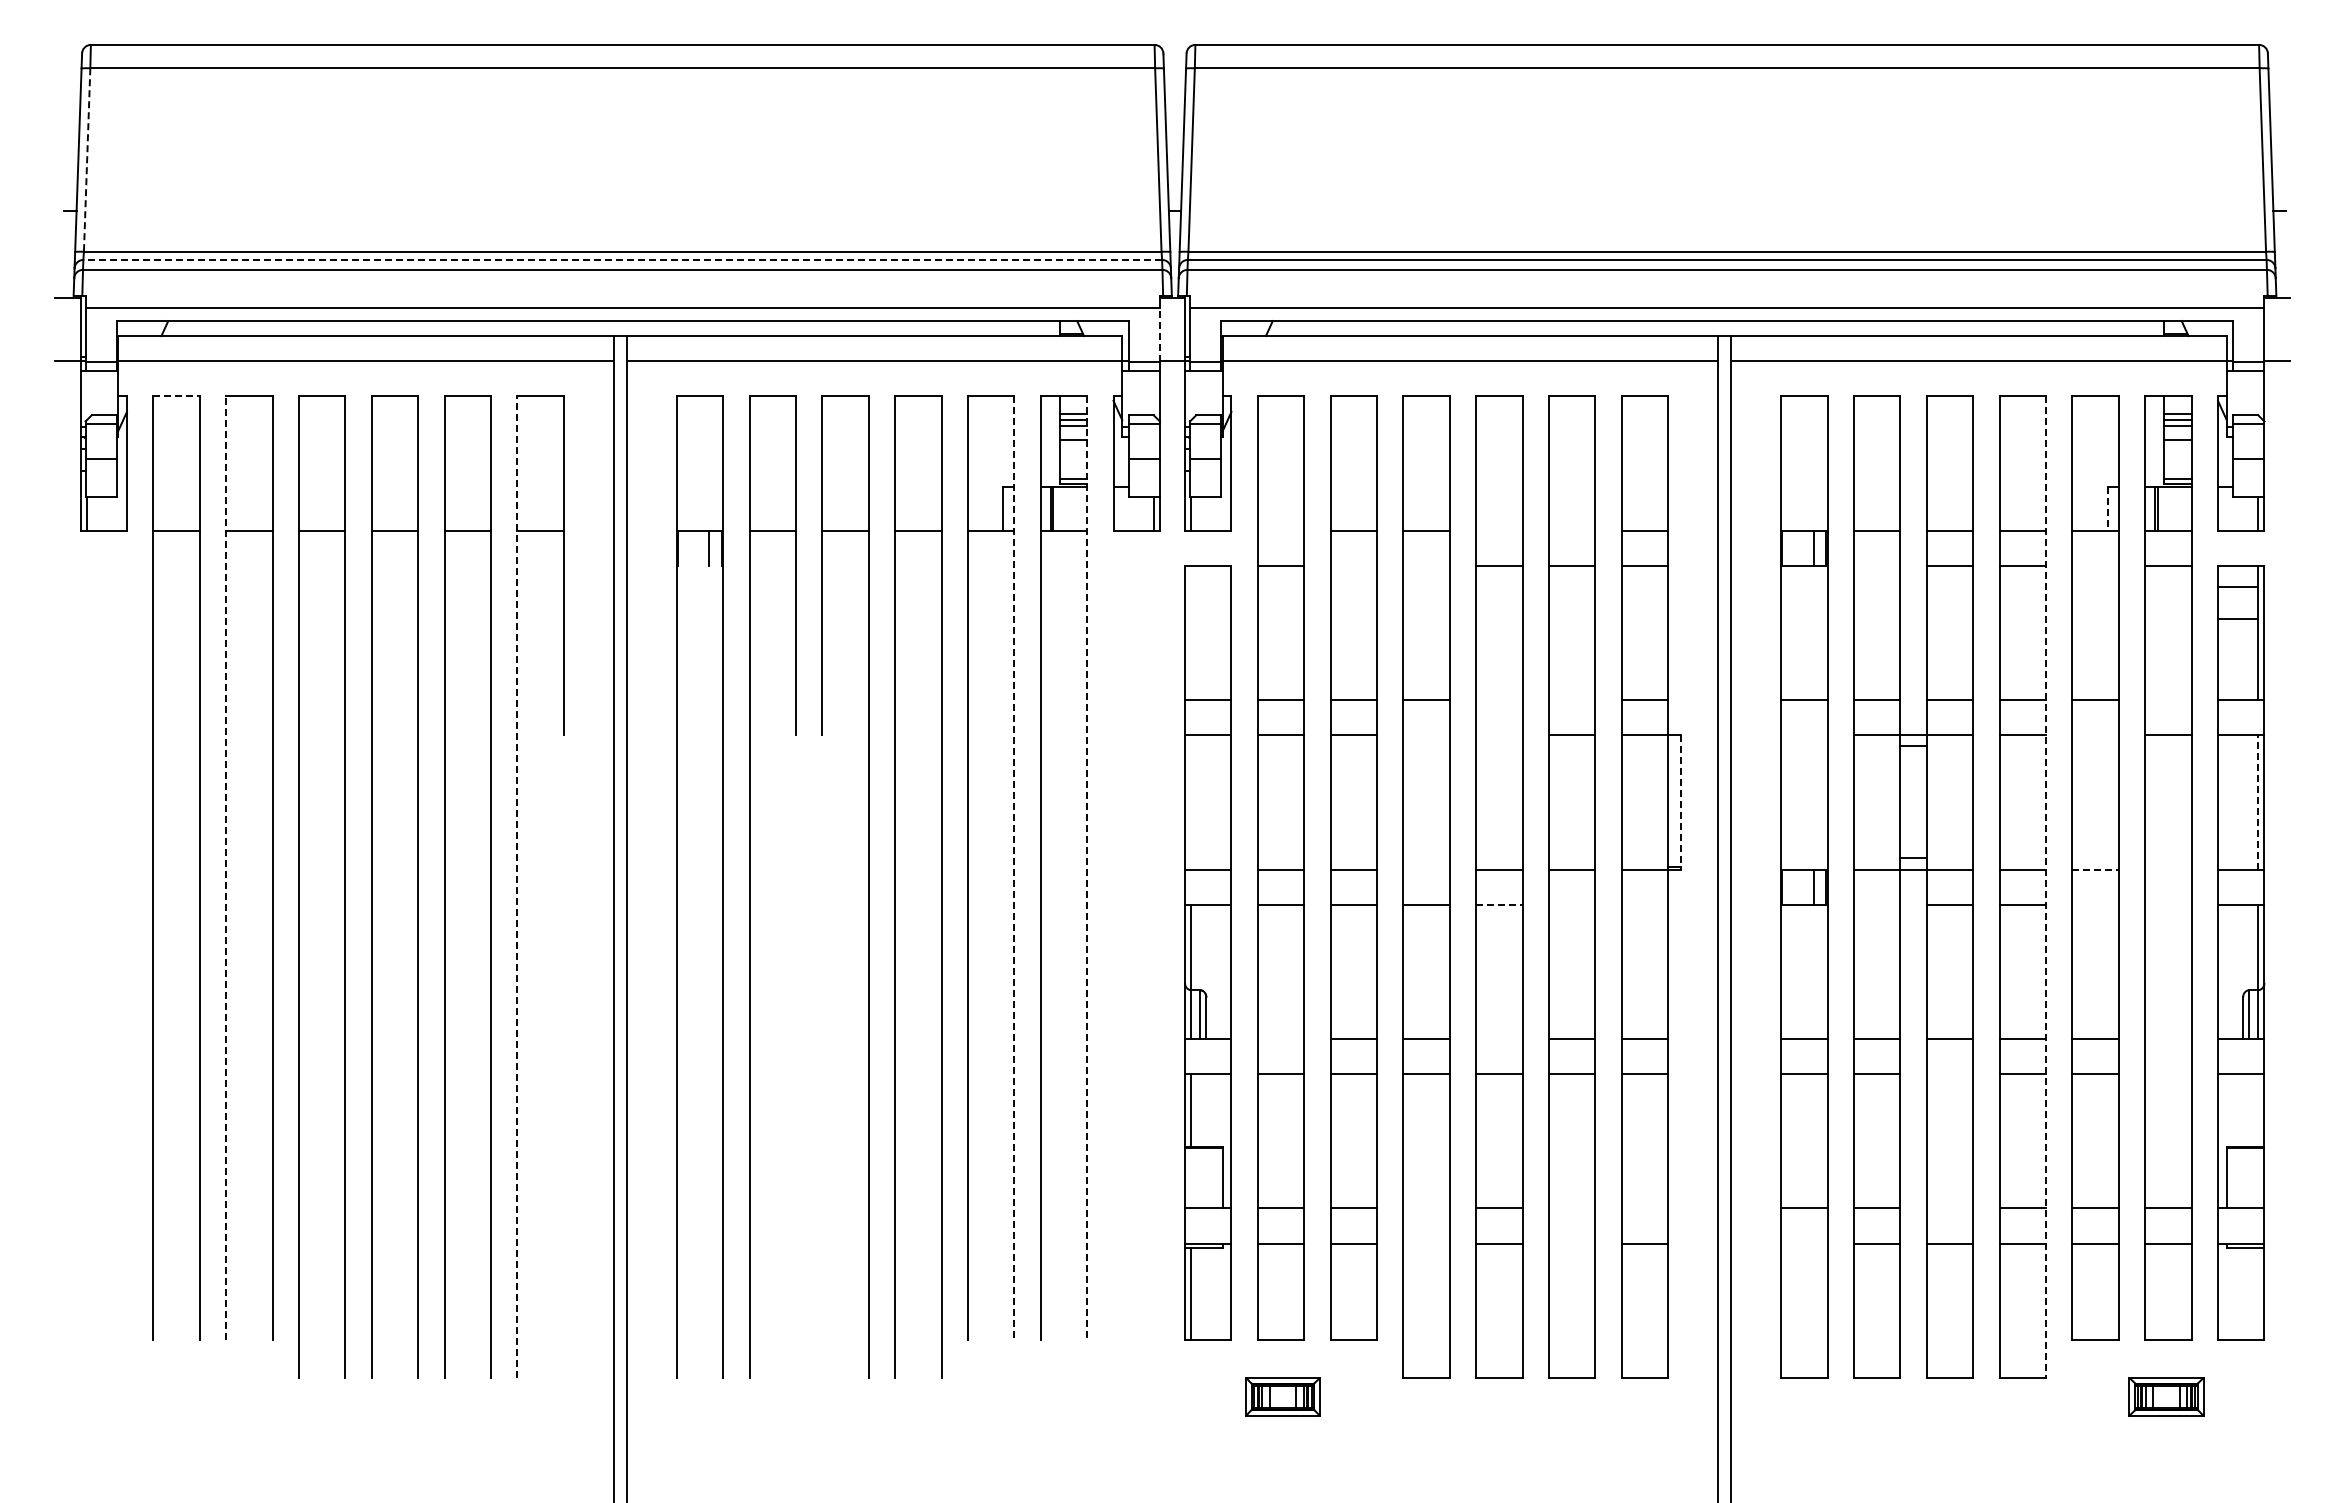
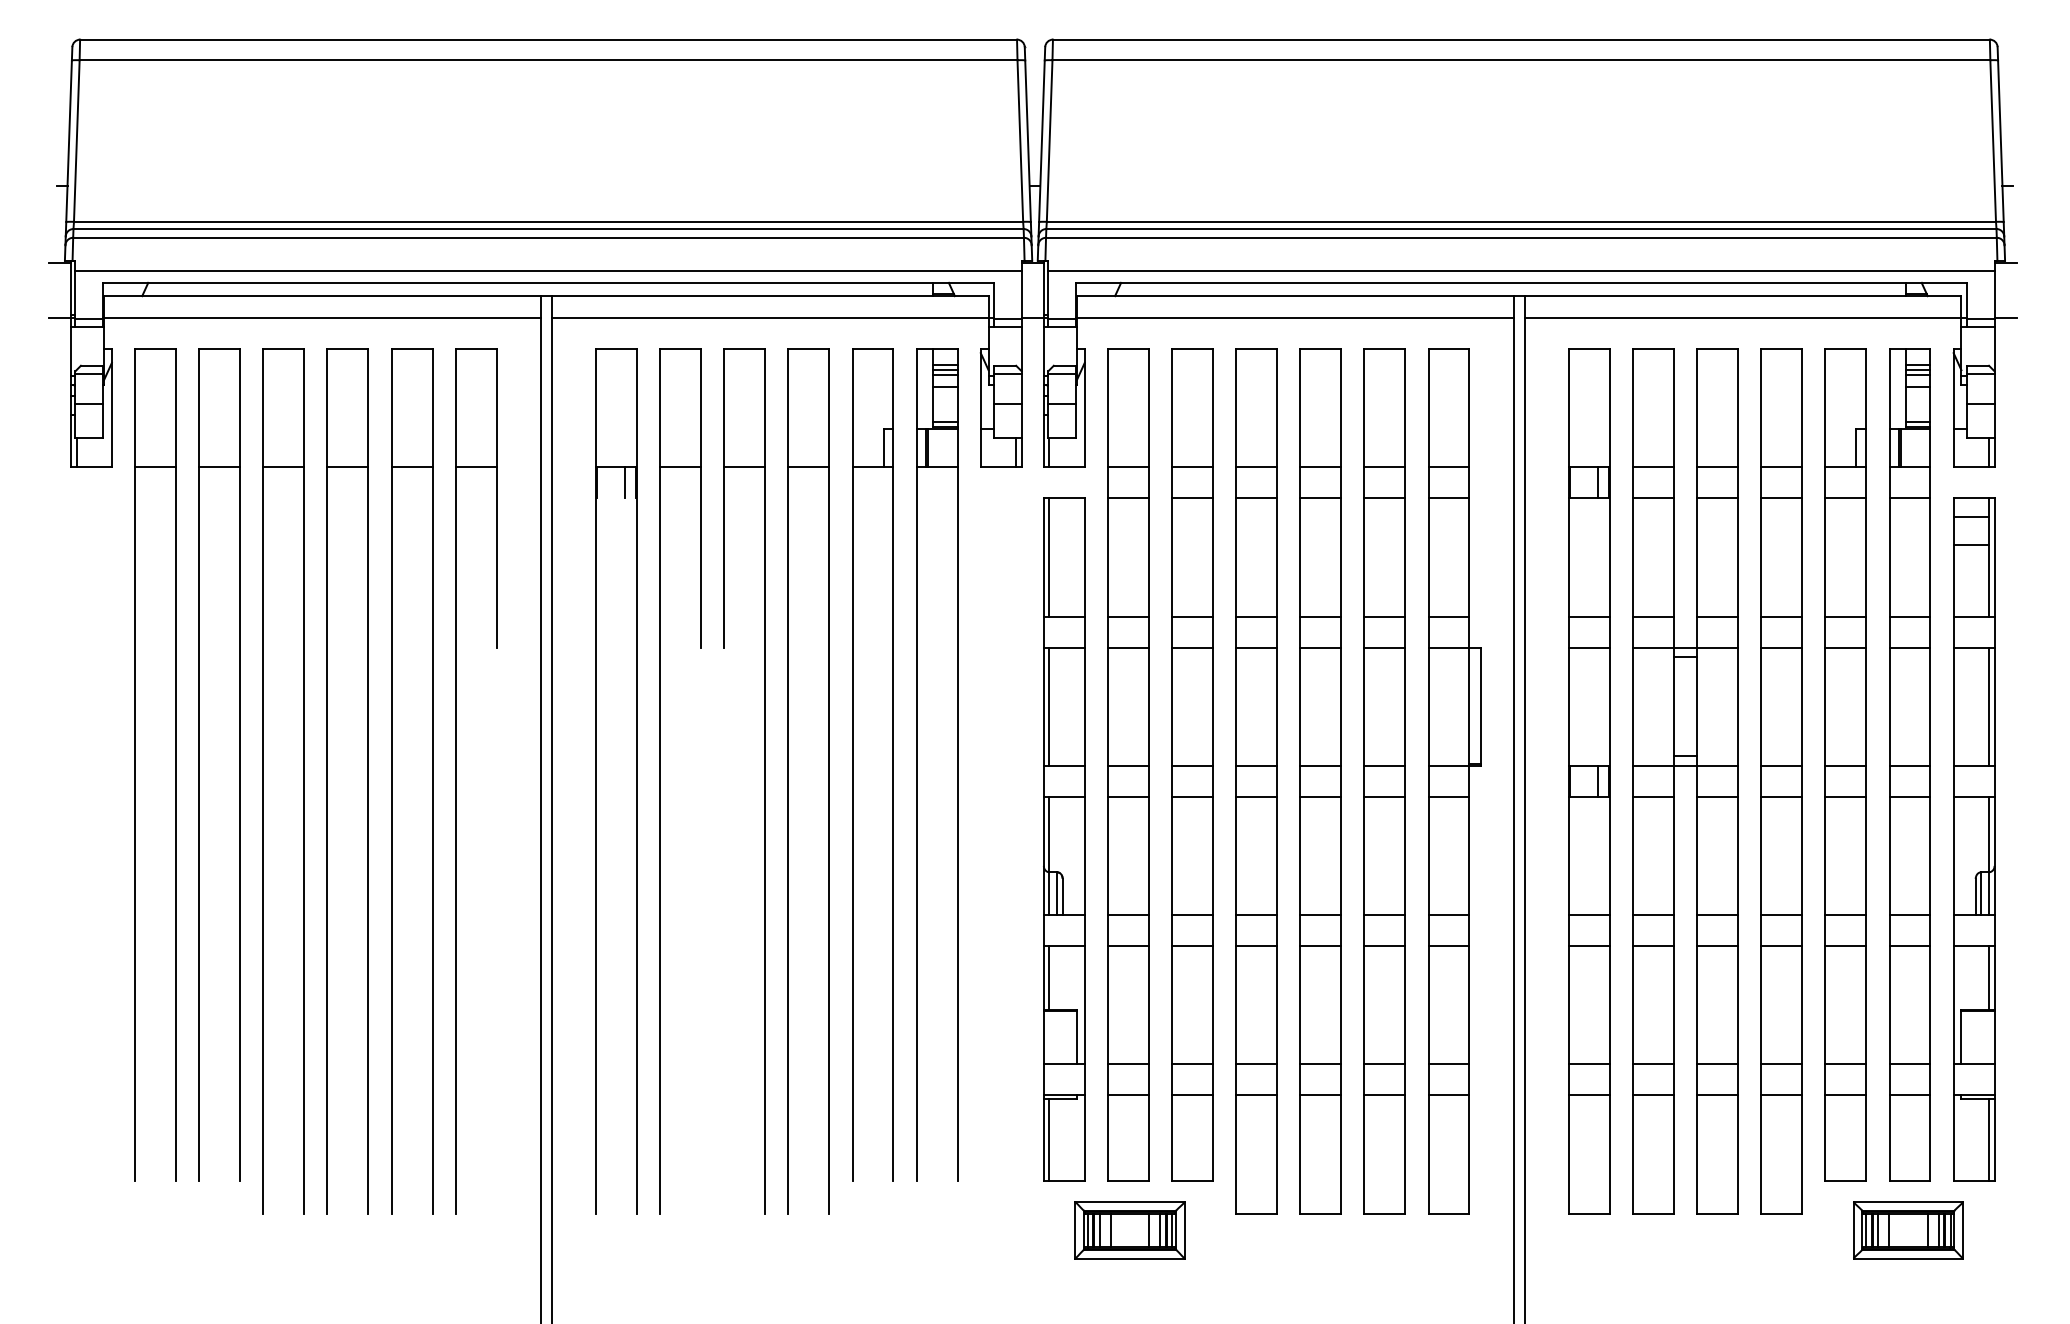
line: (87, 160) -> (77, 141), dashed -> solid
line: (622, 259) -> (548, 228), dashed -> solid
line: (1159, 334) -> (1021, 294), dashed -> solid
line: (177, 396) -> (156, 349), dashed -> solid
line: (2107, 508) -> (1856, 447), dashed -> solid
line: (1280, 530) -> (1127, 467), added
line: (1499, 530) -> (1320, 467), added
line: (1572, 530) -> (1385, 467), added
line: (1353, 565) -> (1192, 498), added
line: (1426, 565) -> (1256, 498), added
line: (1877, 565) -> (1653, 498), added
line: (2095, 565) -> (1845, 498), added
line: (1191, 632) -> (1049, 557), added
line: (1499, 700) -> (1320, 617), added
line: (1572, 700) -> (1385, 617), added
line: (2168, 700) -> (1910, 617), added
line: (1426, 735) -> (1256, 647), added
line: (1499, 735) -> (1320, 647), added
line: (1804, 735) -> (1589, 647), added
line: (2095, 735) -> (1845, 647), added
line: (2258, 801) -> (1989, 706), dashed -> solid
line: (1191, 802) -> (1049, 706), added
line: (1680, 802) -> (1480, 706), dashed -> solid
line: (226, 868) -> (199, 765), dashed -> solid
line: (1014, 868) -> (893, 765), dashed -> solid
line: (1087, 868) -> (957, 765), dashed -> solid
line: (1426, 869) -> (1256, 765), added
line: (2096, 869) -> (1846, 765), dashed -> solid
line: (2168, 869) -> (1910, 765), added
line: (517, 887) -> (455, 781), dashed -> solid
line: (2046, 887) -> (1802, 781), dashed -> solid
line: (1499, 904) -> (1320, 796), dashed -> solid
line: (1572, 904) -> (1385, 796), added
line: (1644, 904) -> (1448, 796), added
line: (1877, 904) -> (1653, 796), added
line: (2095, 904) -> (1845, 796), added
line: (2168, 904) -> (1910, 796), added
line: (1280, 1038) -> (1127, 914), added
line: (1499, 1038) -> (1320, 914), added
line: (2168, 1038) -> (1910, 914), added
line: (1949, 1074) -> (1717, 946), added
line: (2168, 1074) -> (1910, 946), added
line: (2258, 1110) -> (1989, 978), added
line: (1426, 1208) -> (1256, 1064), added
line: (1572, 1208) -> (1385, 1064), added
line: (1644, 1208) -> (1448, 1064), added
line: (1949, 1208) -> (1717, 1064), added
line: (1426, 1243) -> (1256, 1095), added
line: (1572, 1243) -> (1385, 1095), added
line: (1804, 1243) -> (1589, 1095), added
line: (2258, 1293) -> (1989, 1139), added
part: (1282, 1396) -> (1129, 1230), size x1.67
part: (2166, 1396) -> (1908, 1230), size x1.67

